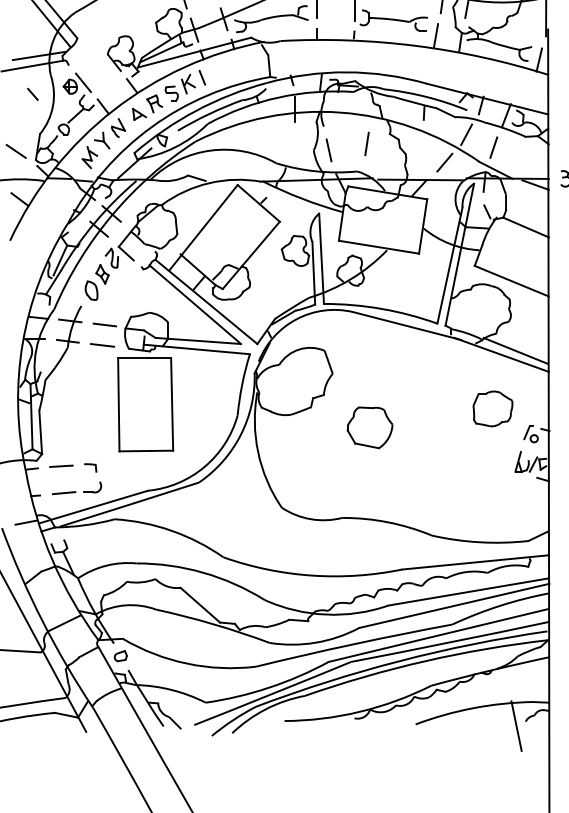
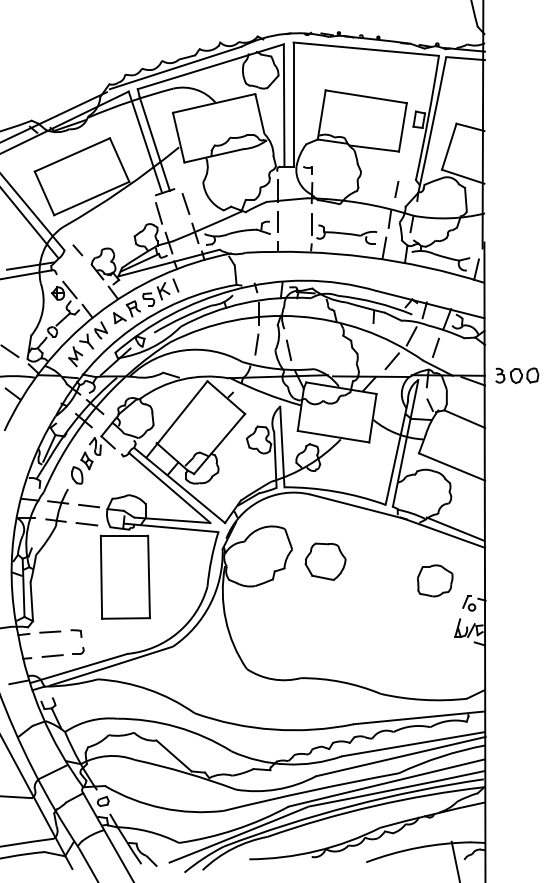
line: (32, 94) -> (77, 250), moved
line: (366, 143) -> (256, 344), moved
part: (369, 427) -> (325, 561), moved
part: (93, 486) -> (78, 650), size x0.71

